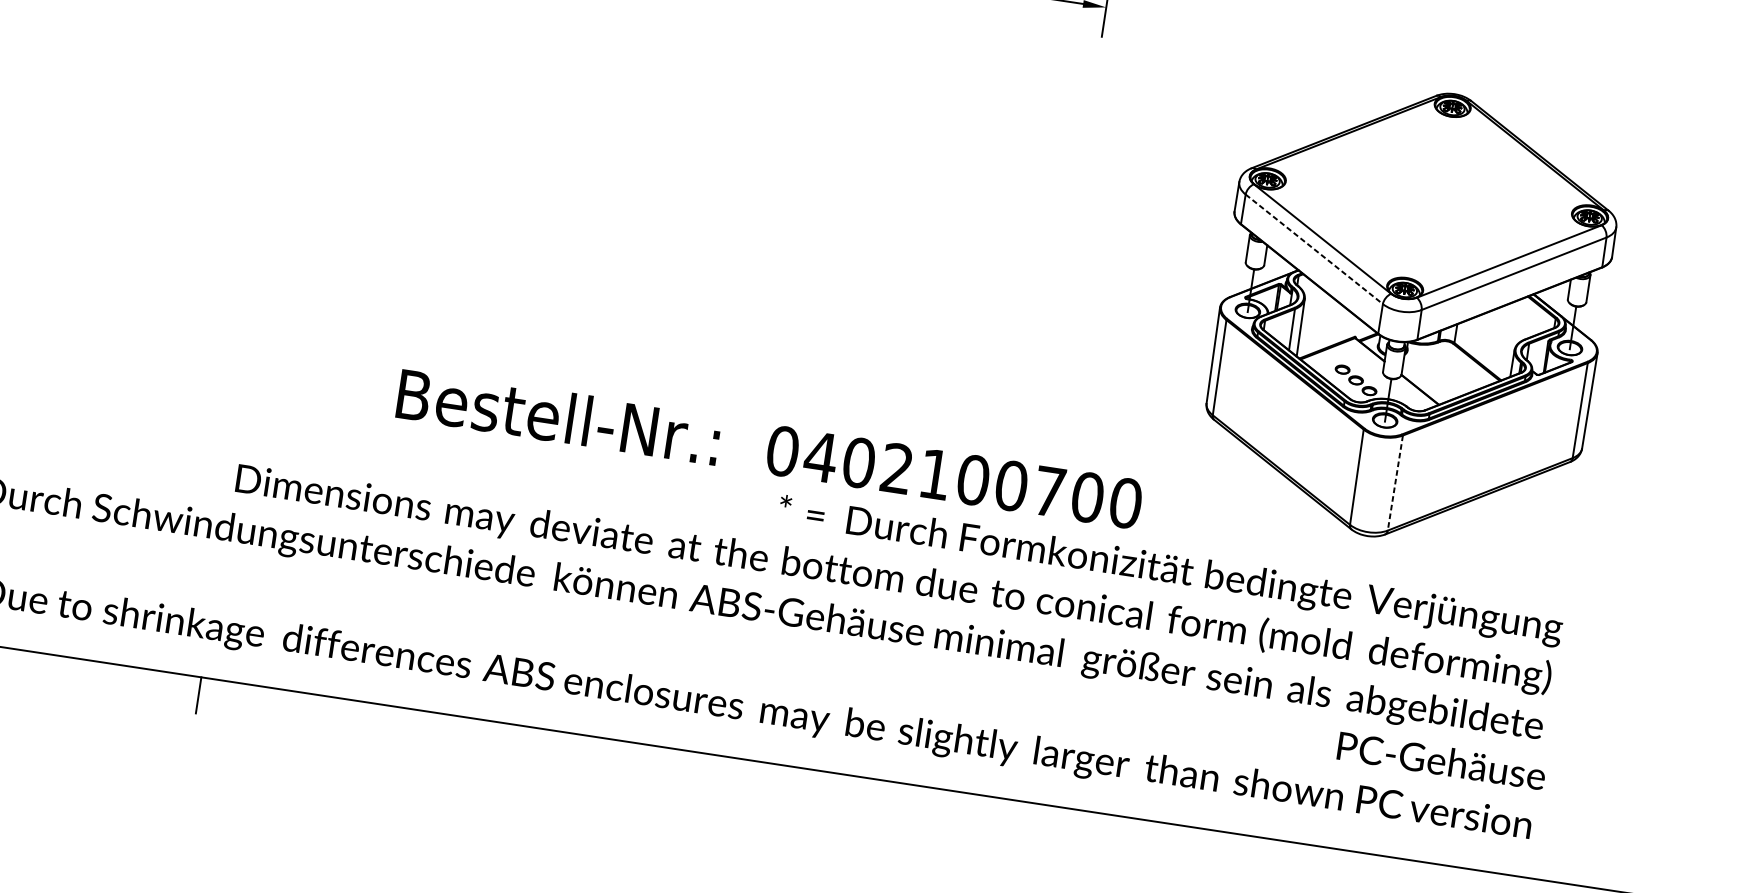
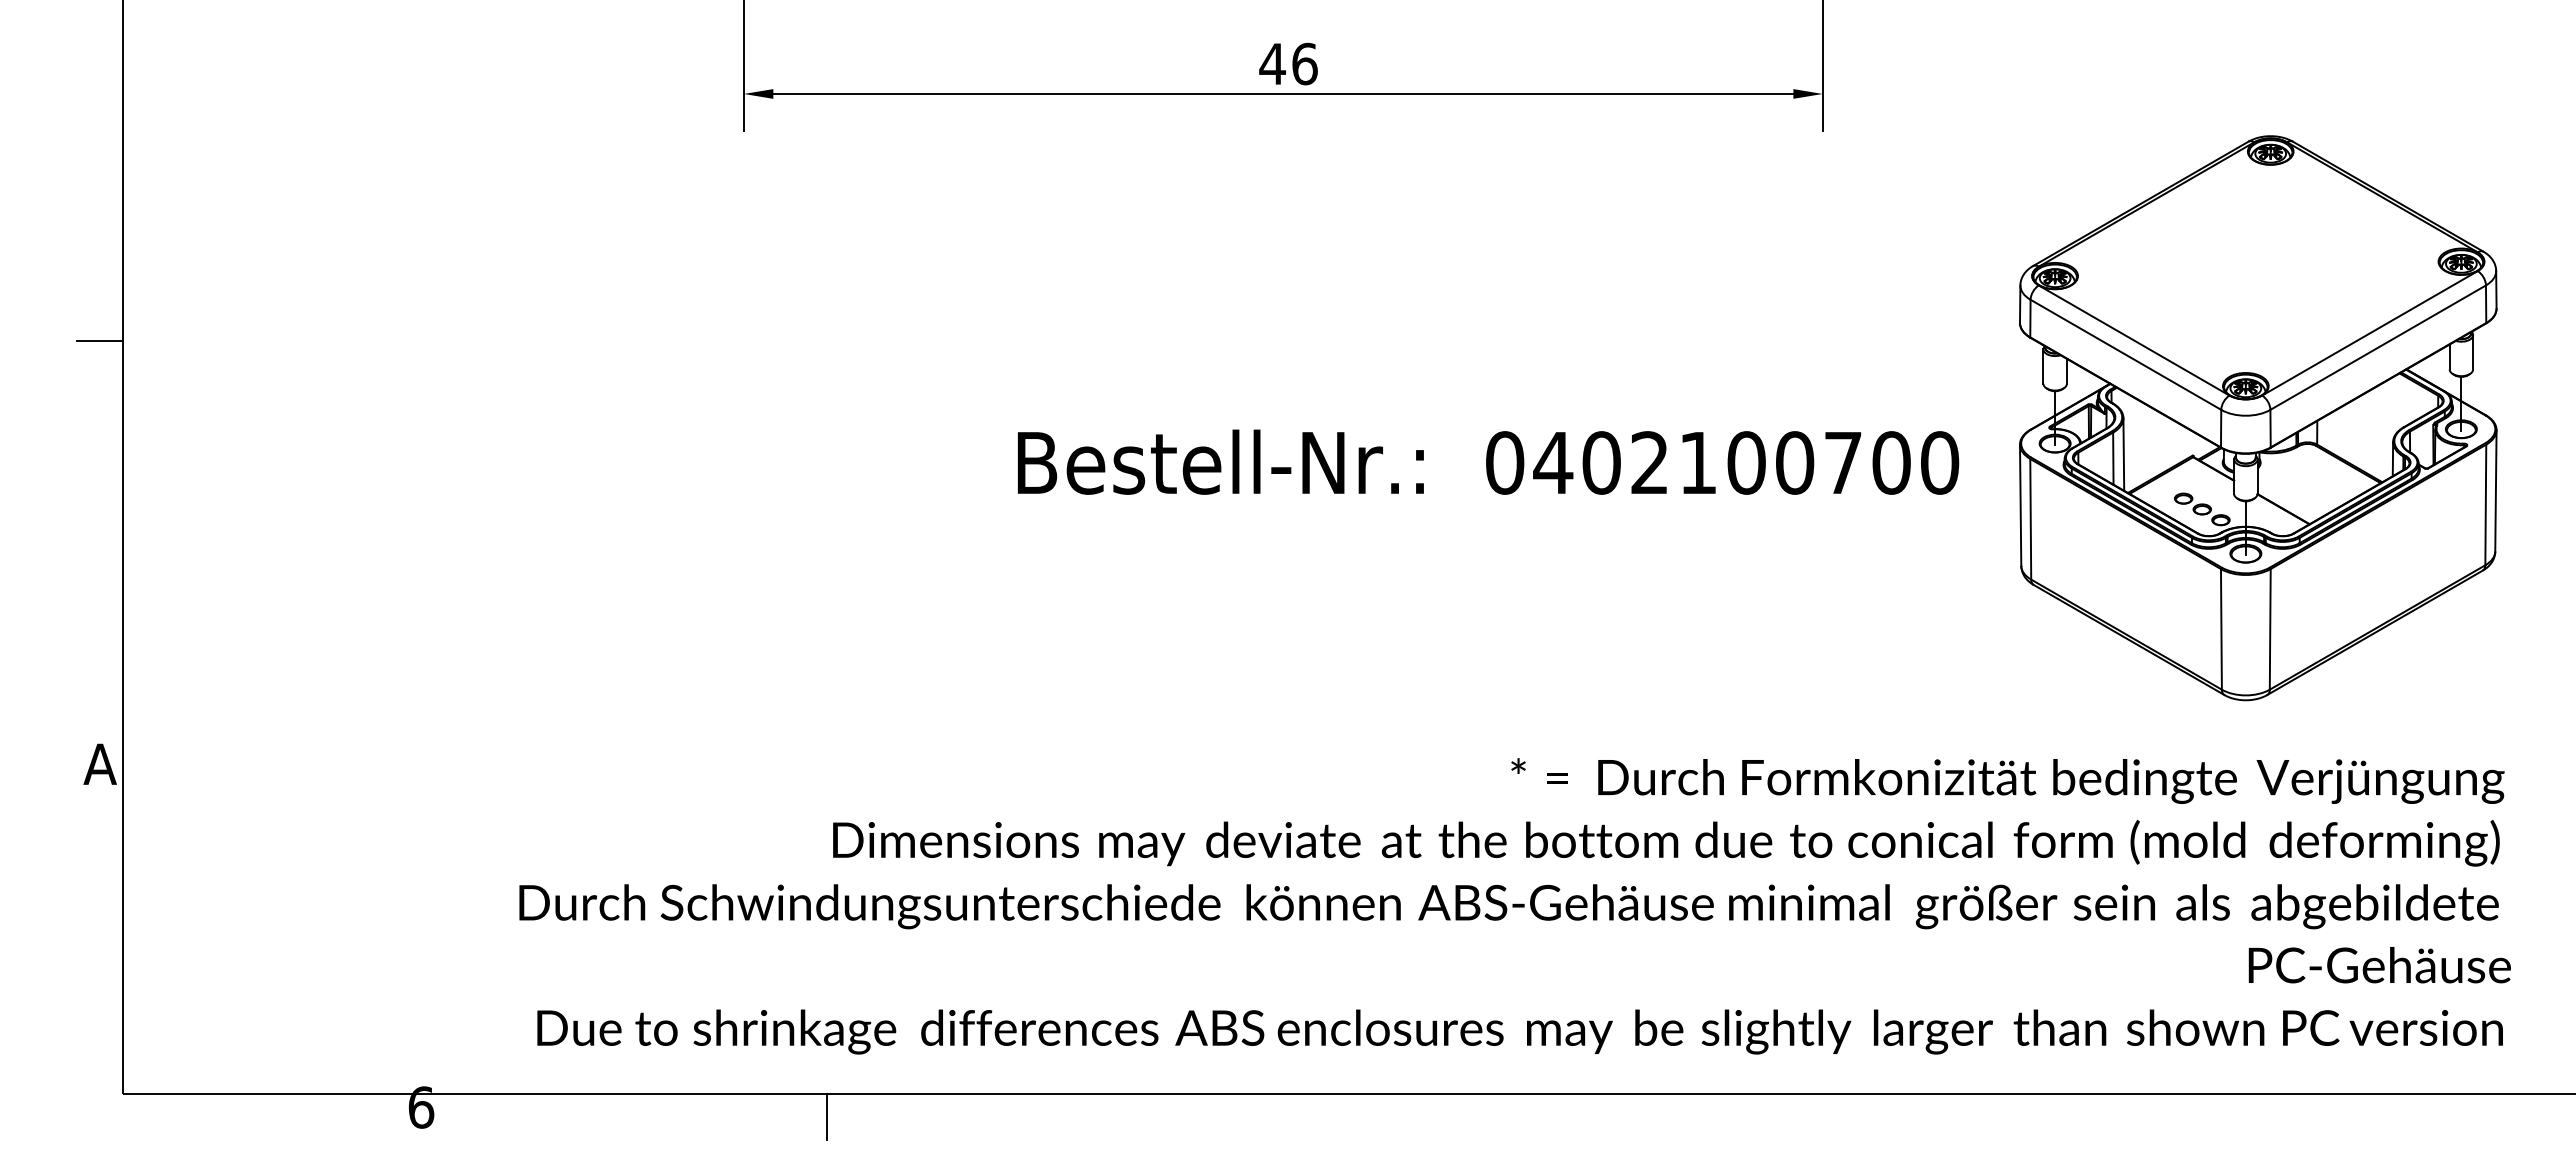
line: (1314, 249) -> (2126, 355), dashed -> solid
text: (770, 448) -> (1488, 461), moved
line: (1395, 483) -> (2270, 629), dashed -> solid

